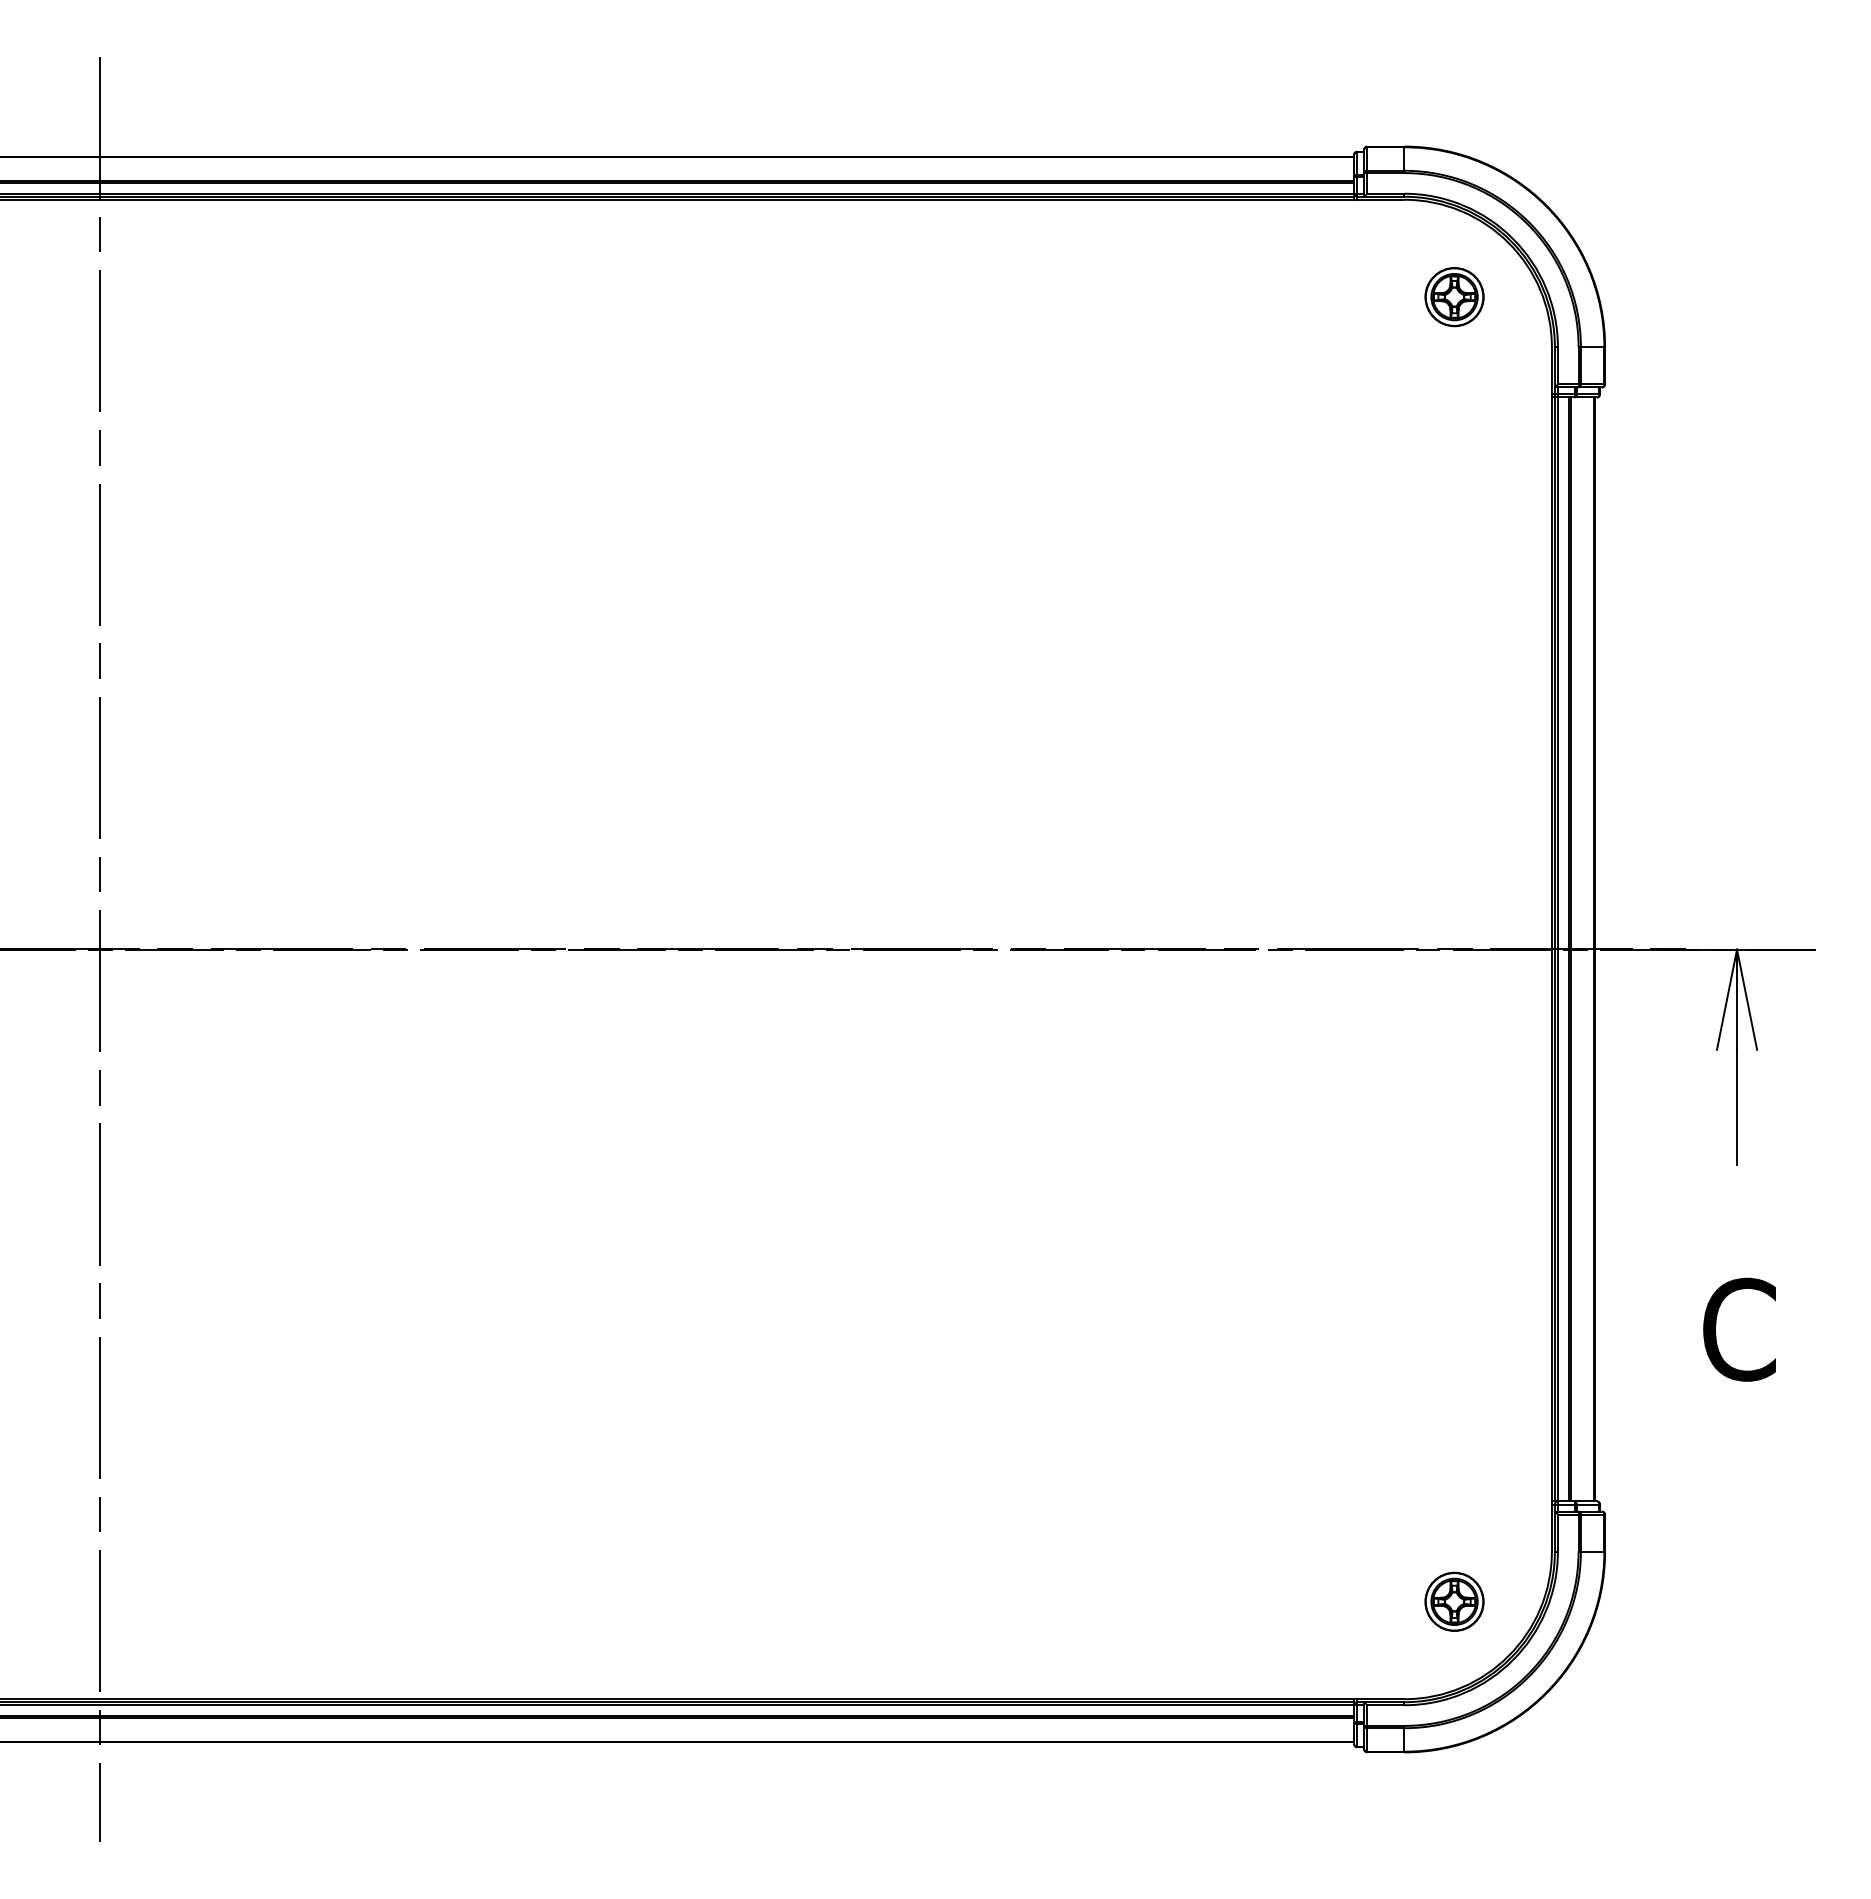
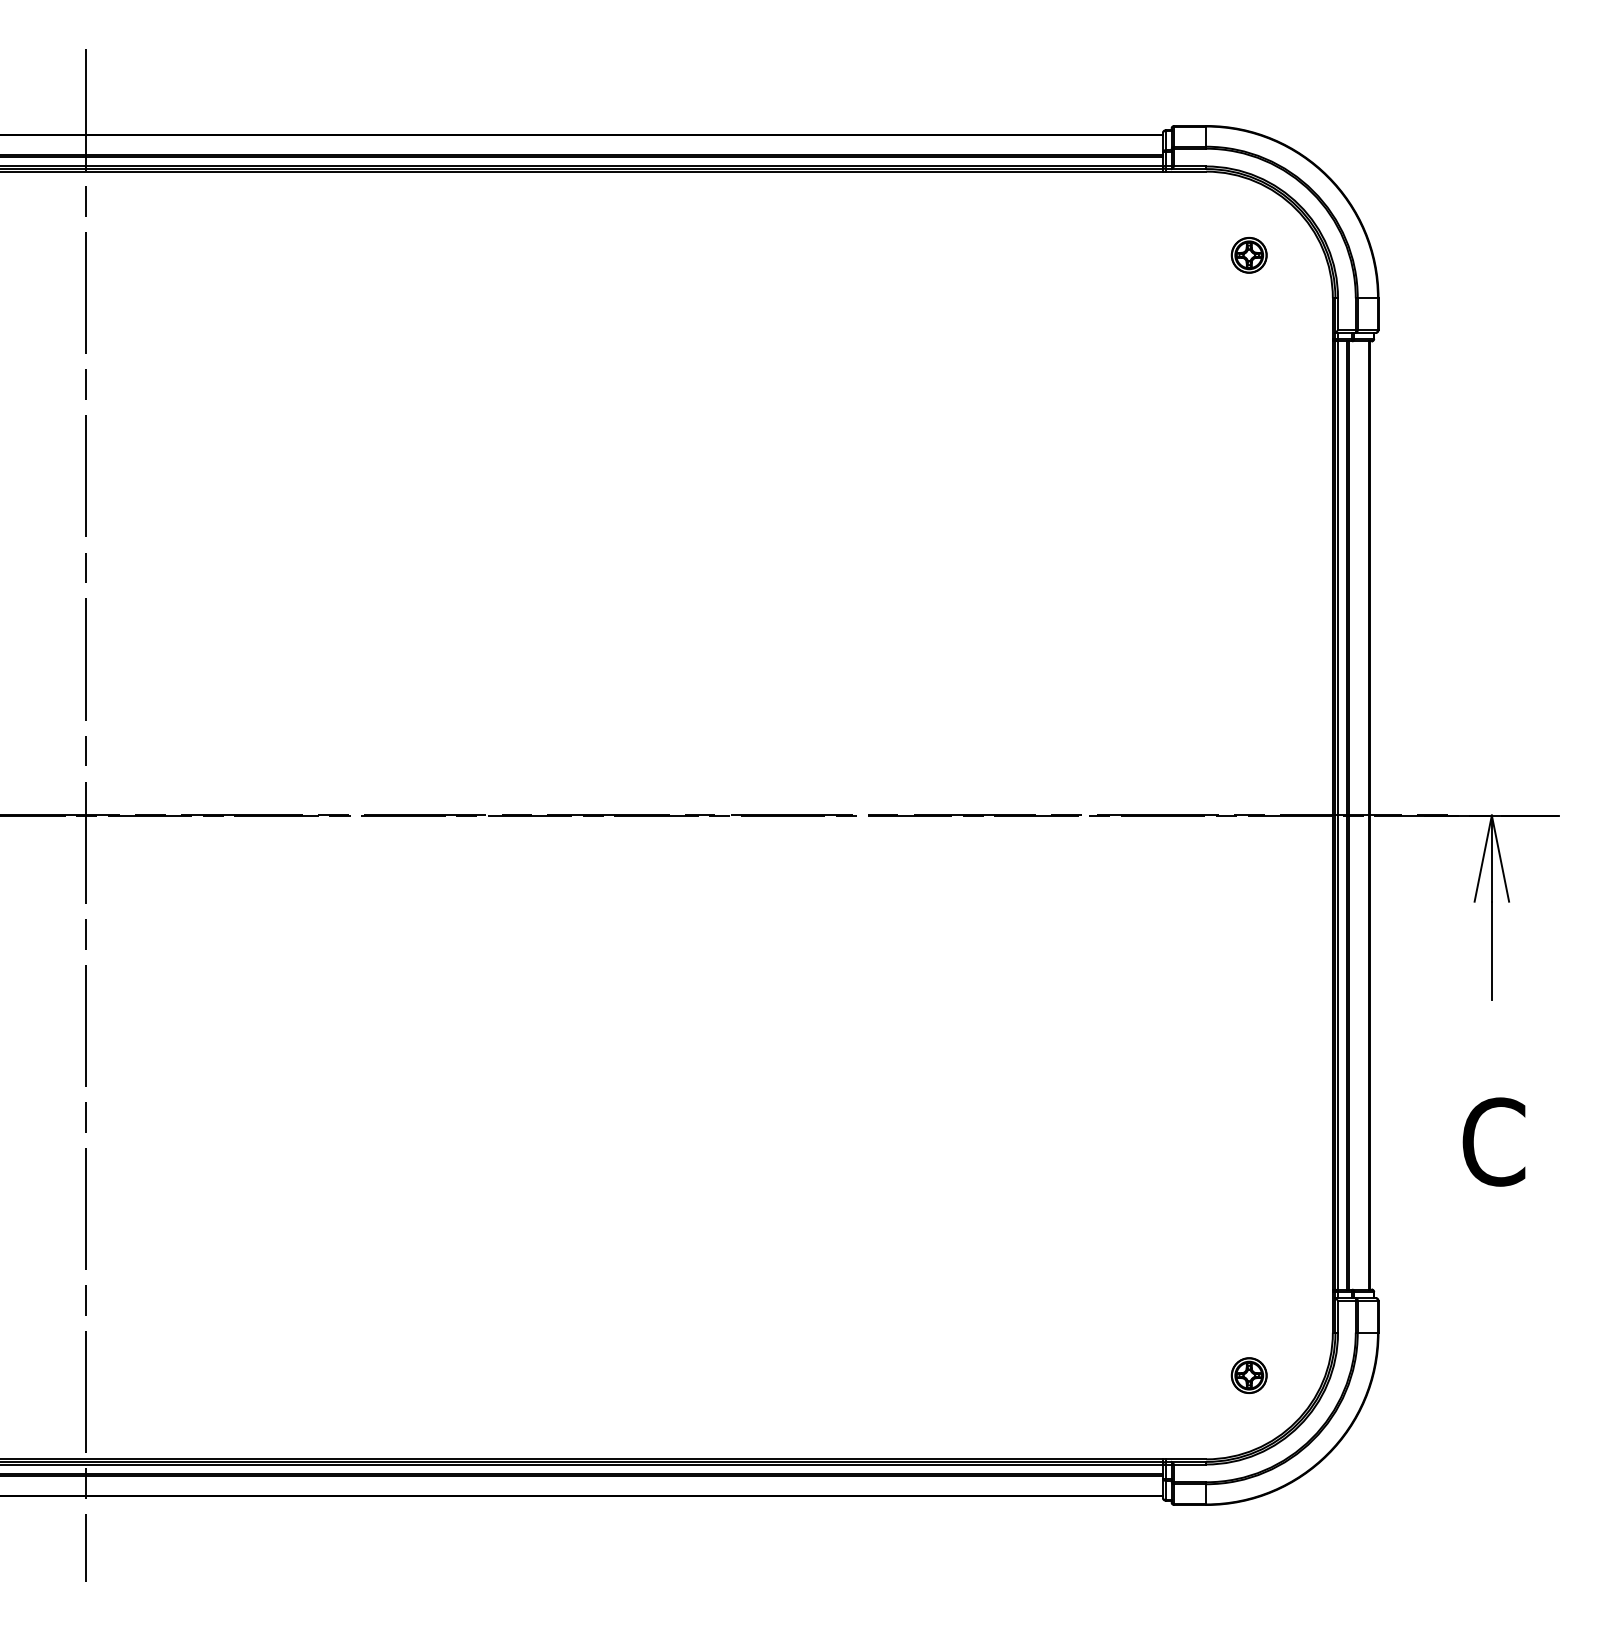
part: (1454, 297) -> (1249, 255), size x0.7
part: (1454, 1601) -> (1249, 1375), size x0.7

